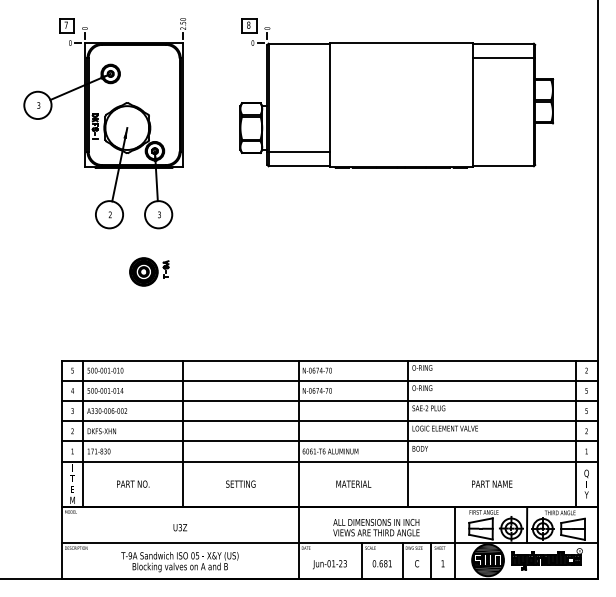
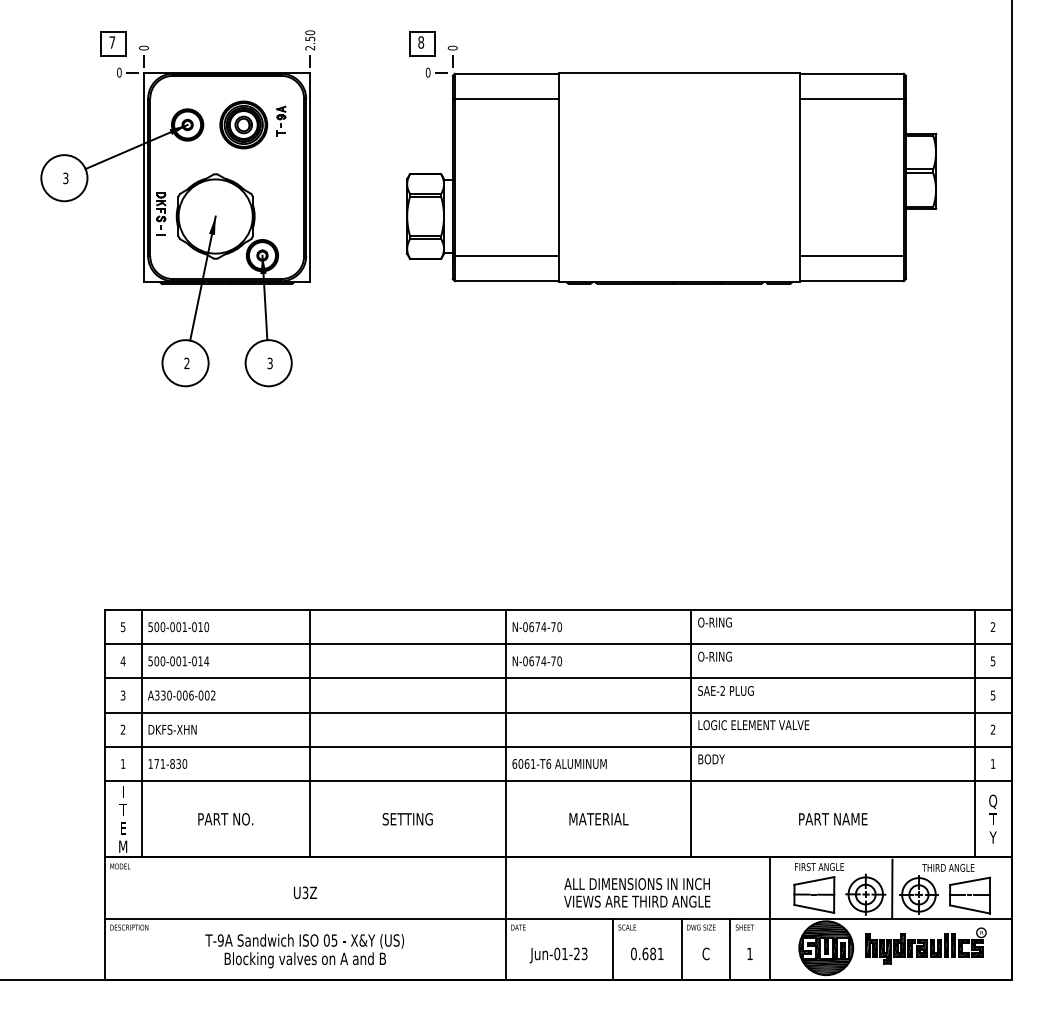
line: (298, 58) -> (505, 98), added
line: (503, 151) -> (852, 256), added
part: (149, 271) -> (253, 124), moved

